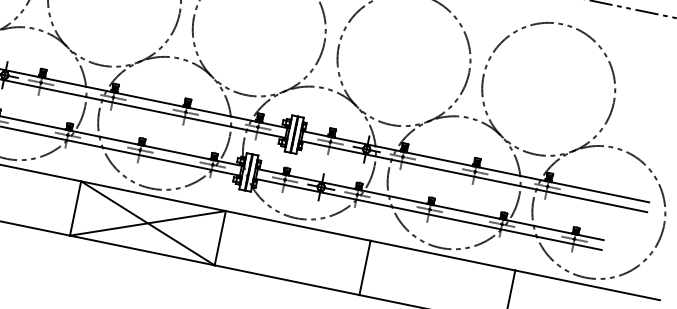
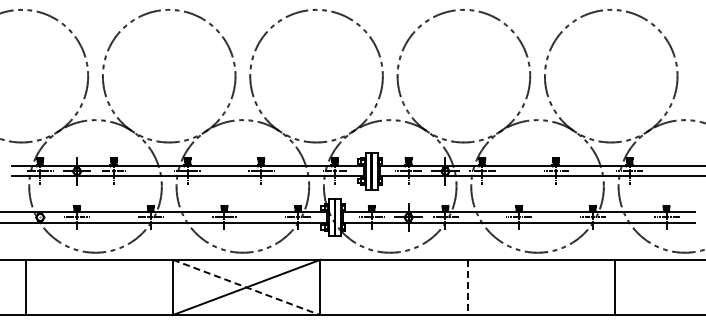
line: (147, 223) -> (246, 287), solid -> dashed
line: (364, 267) -> (467, 287), solid -> dashed

